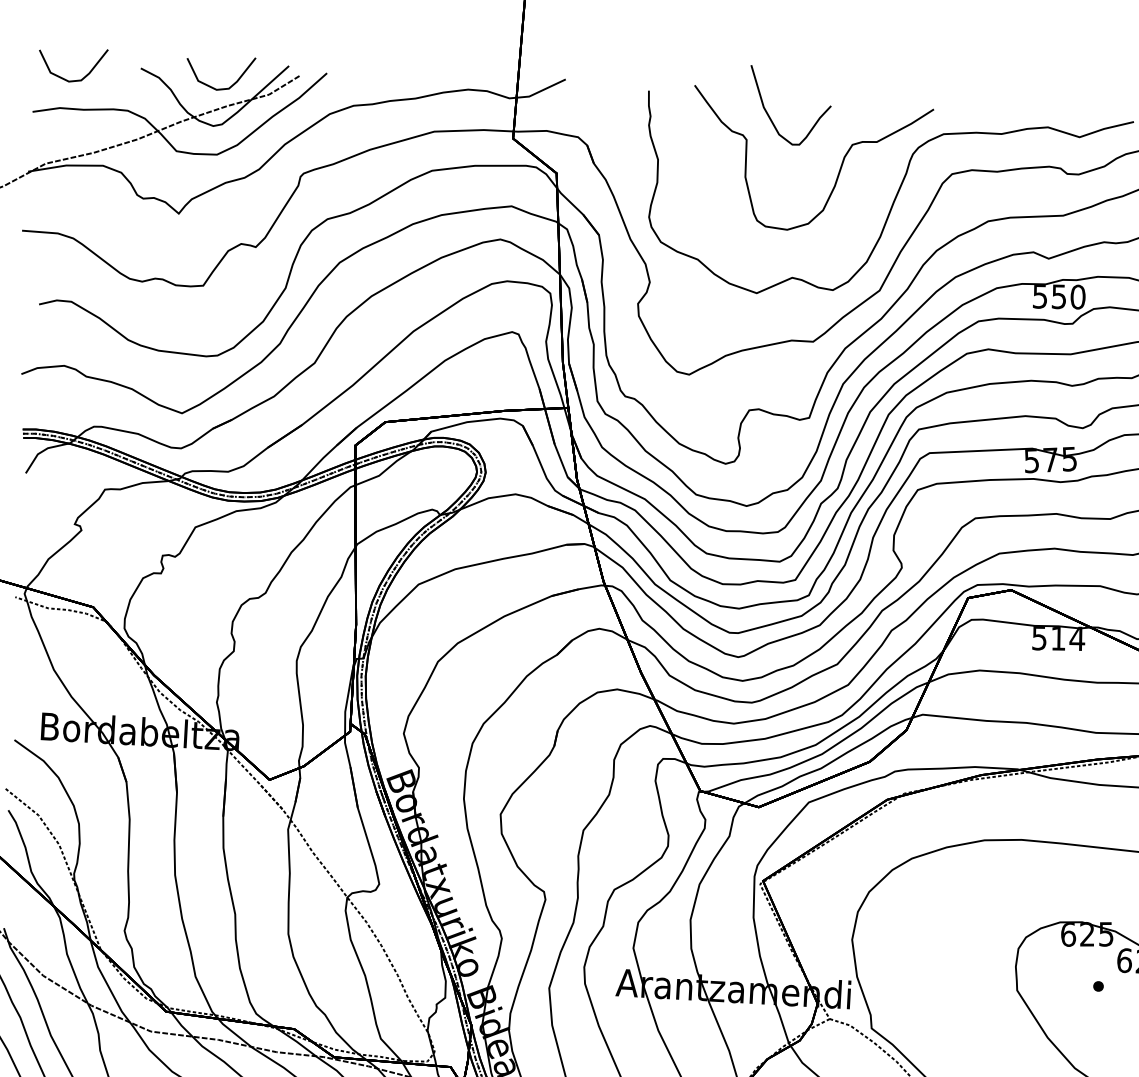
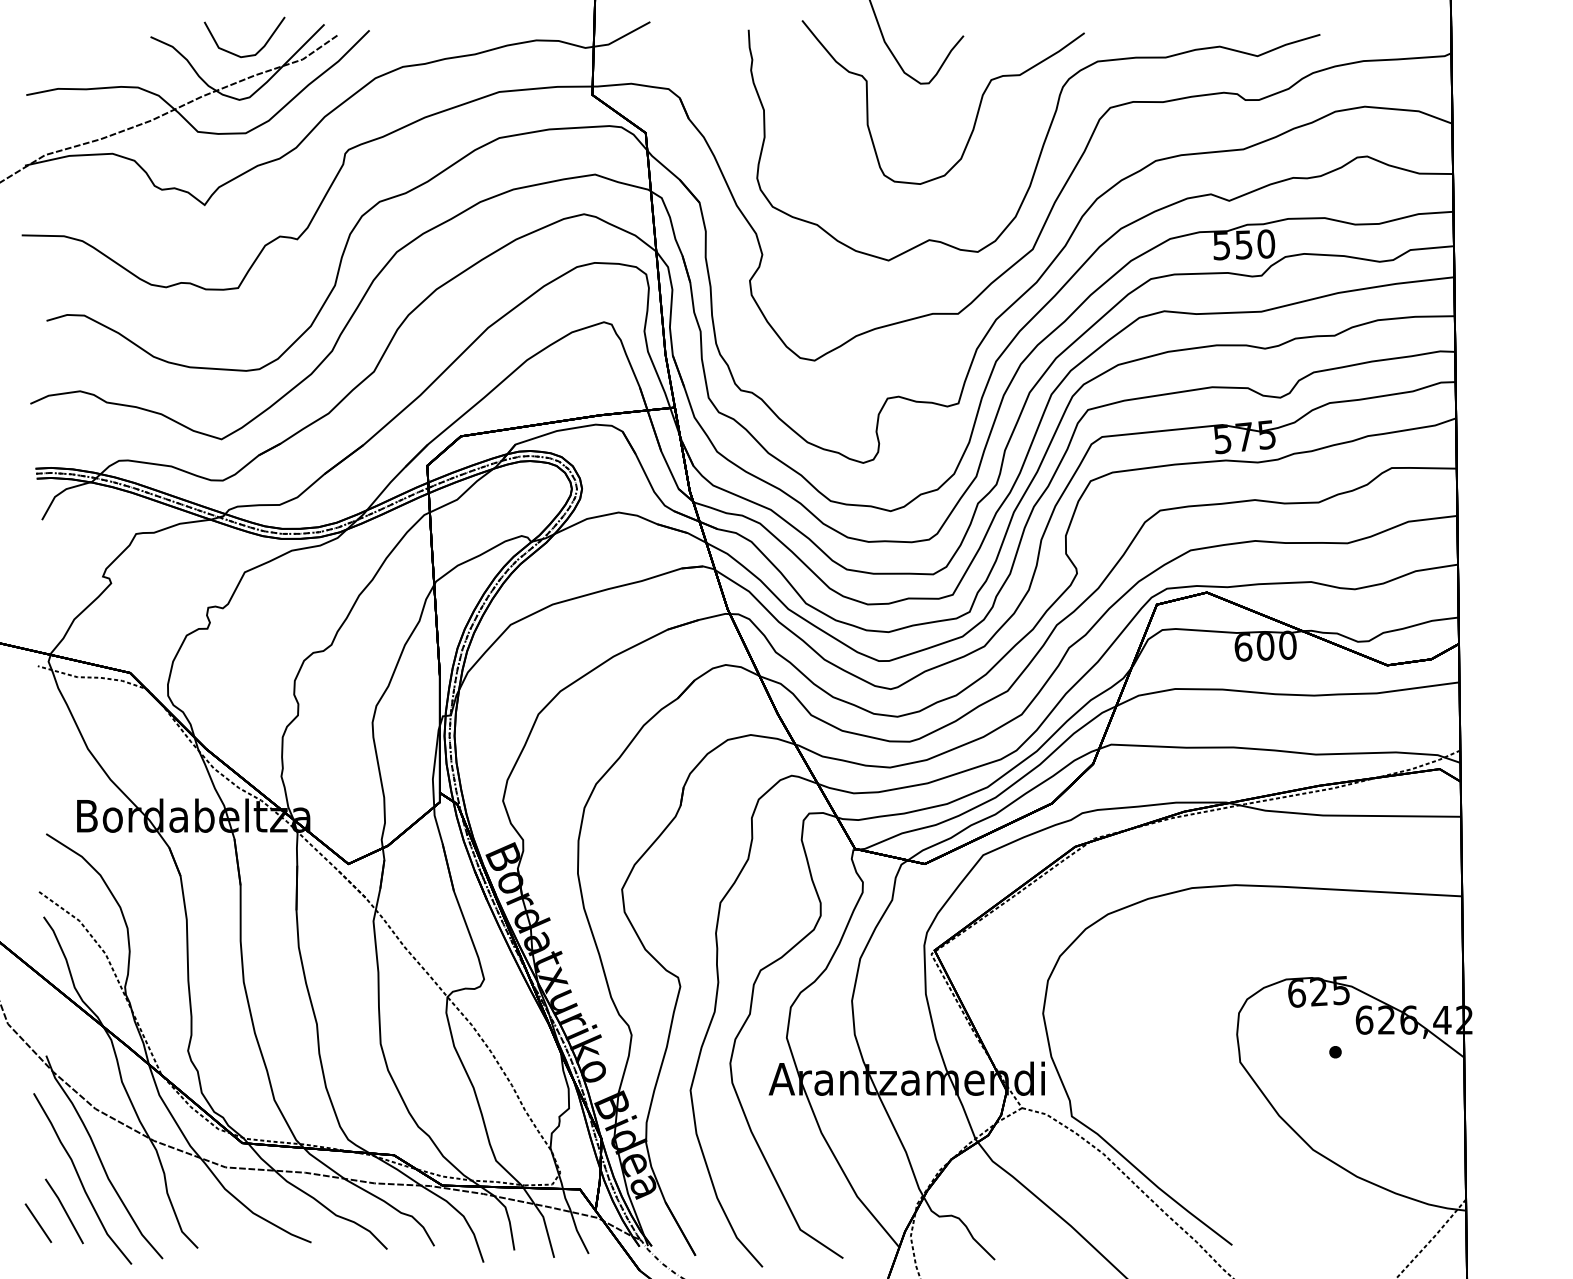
curve: (71, 80) -> (70, 55), removed
text: (1058, 637) -> (1265, 645), 514 -> 600

